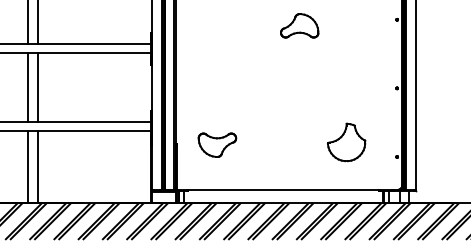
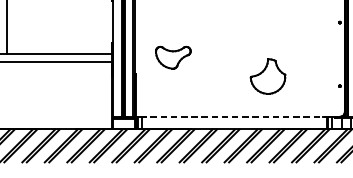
part: (346, 142) -> (267, 76), moved
part: (217, 144) -> (173, 57), moved
line: (37, 167) -> (6, 95), removed
line: (286, 189) -> (237, 116), solid -> dashed

